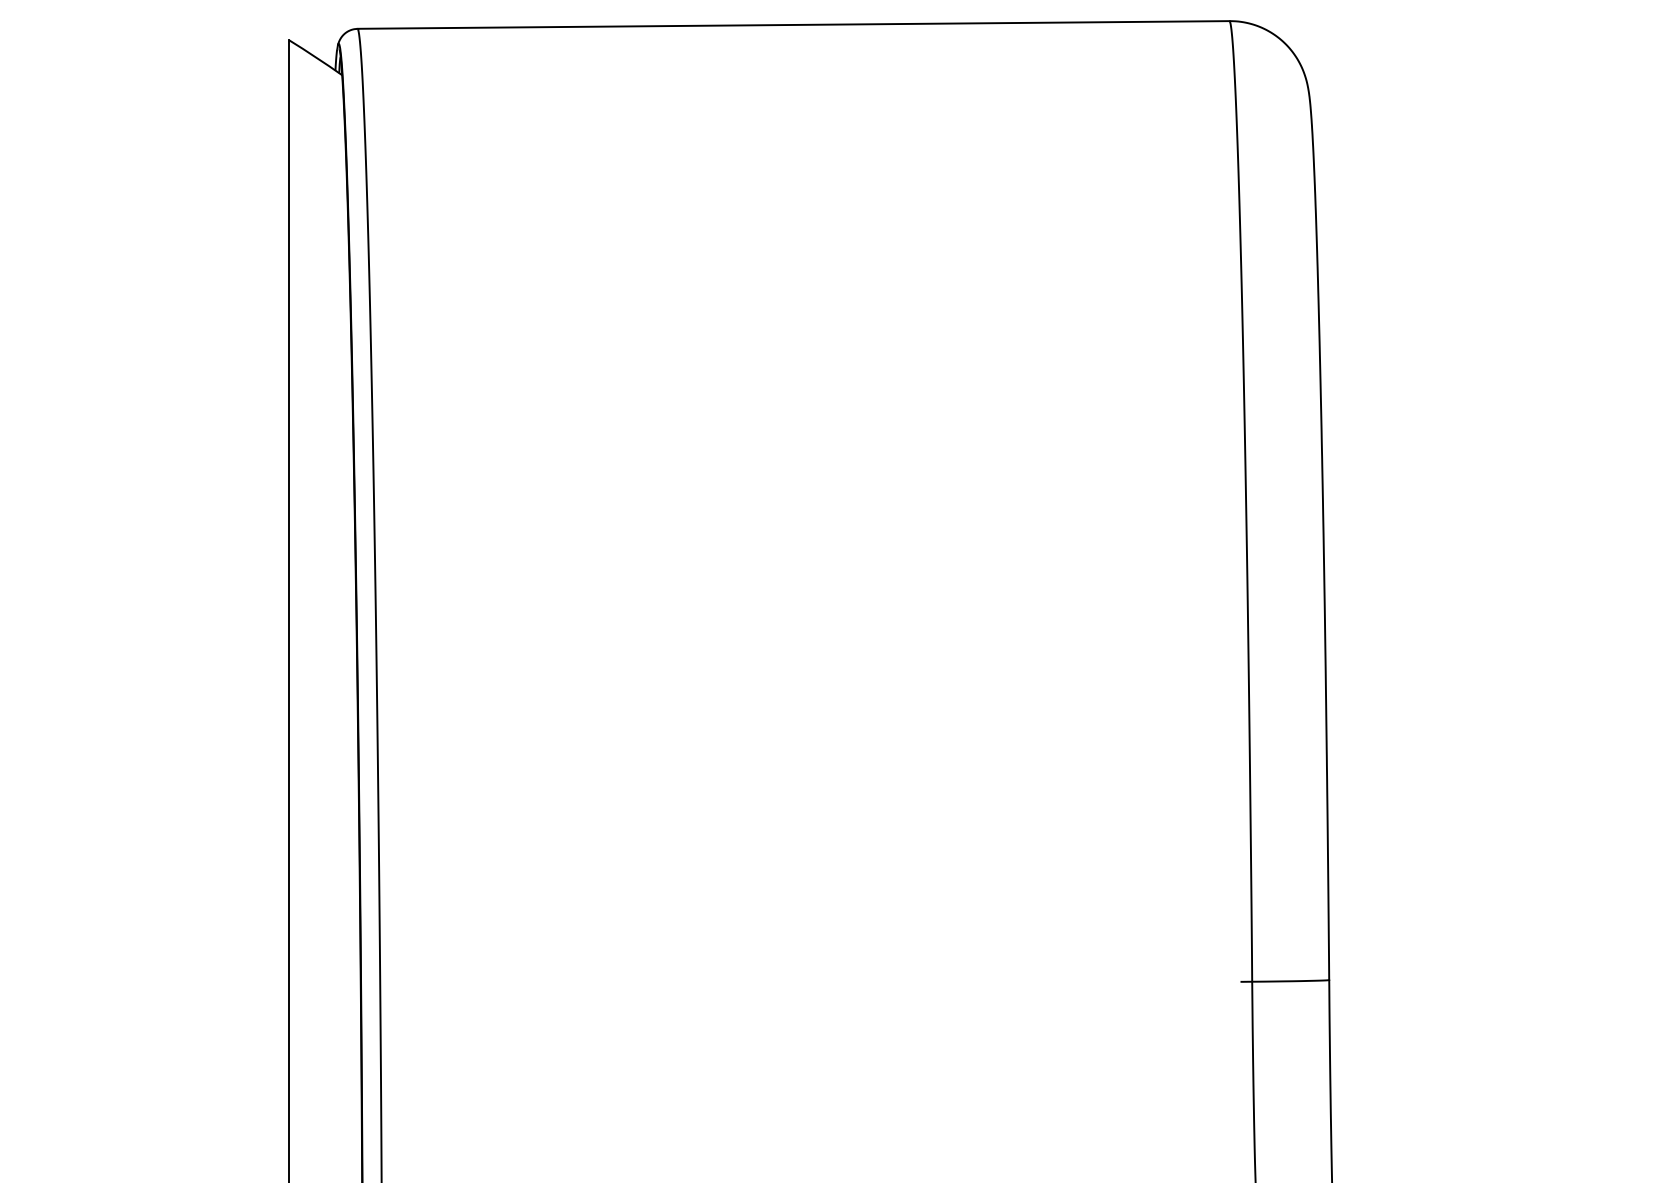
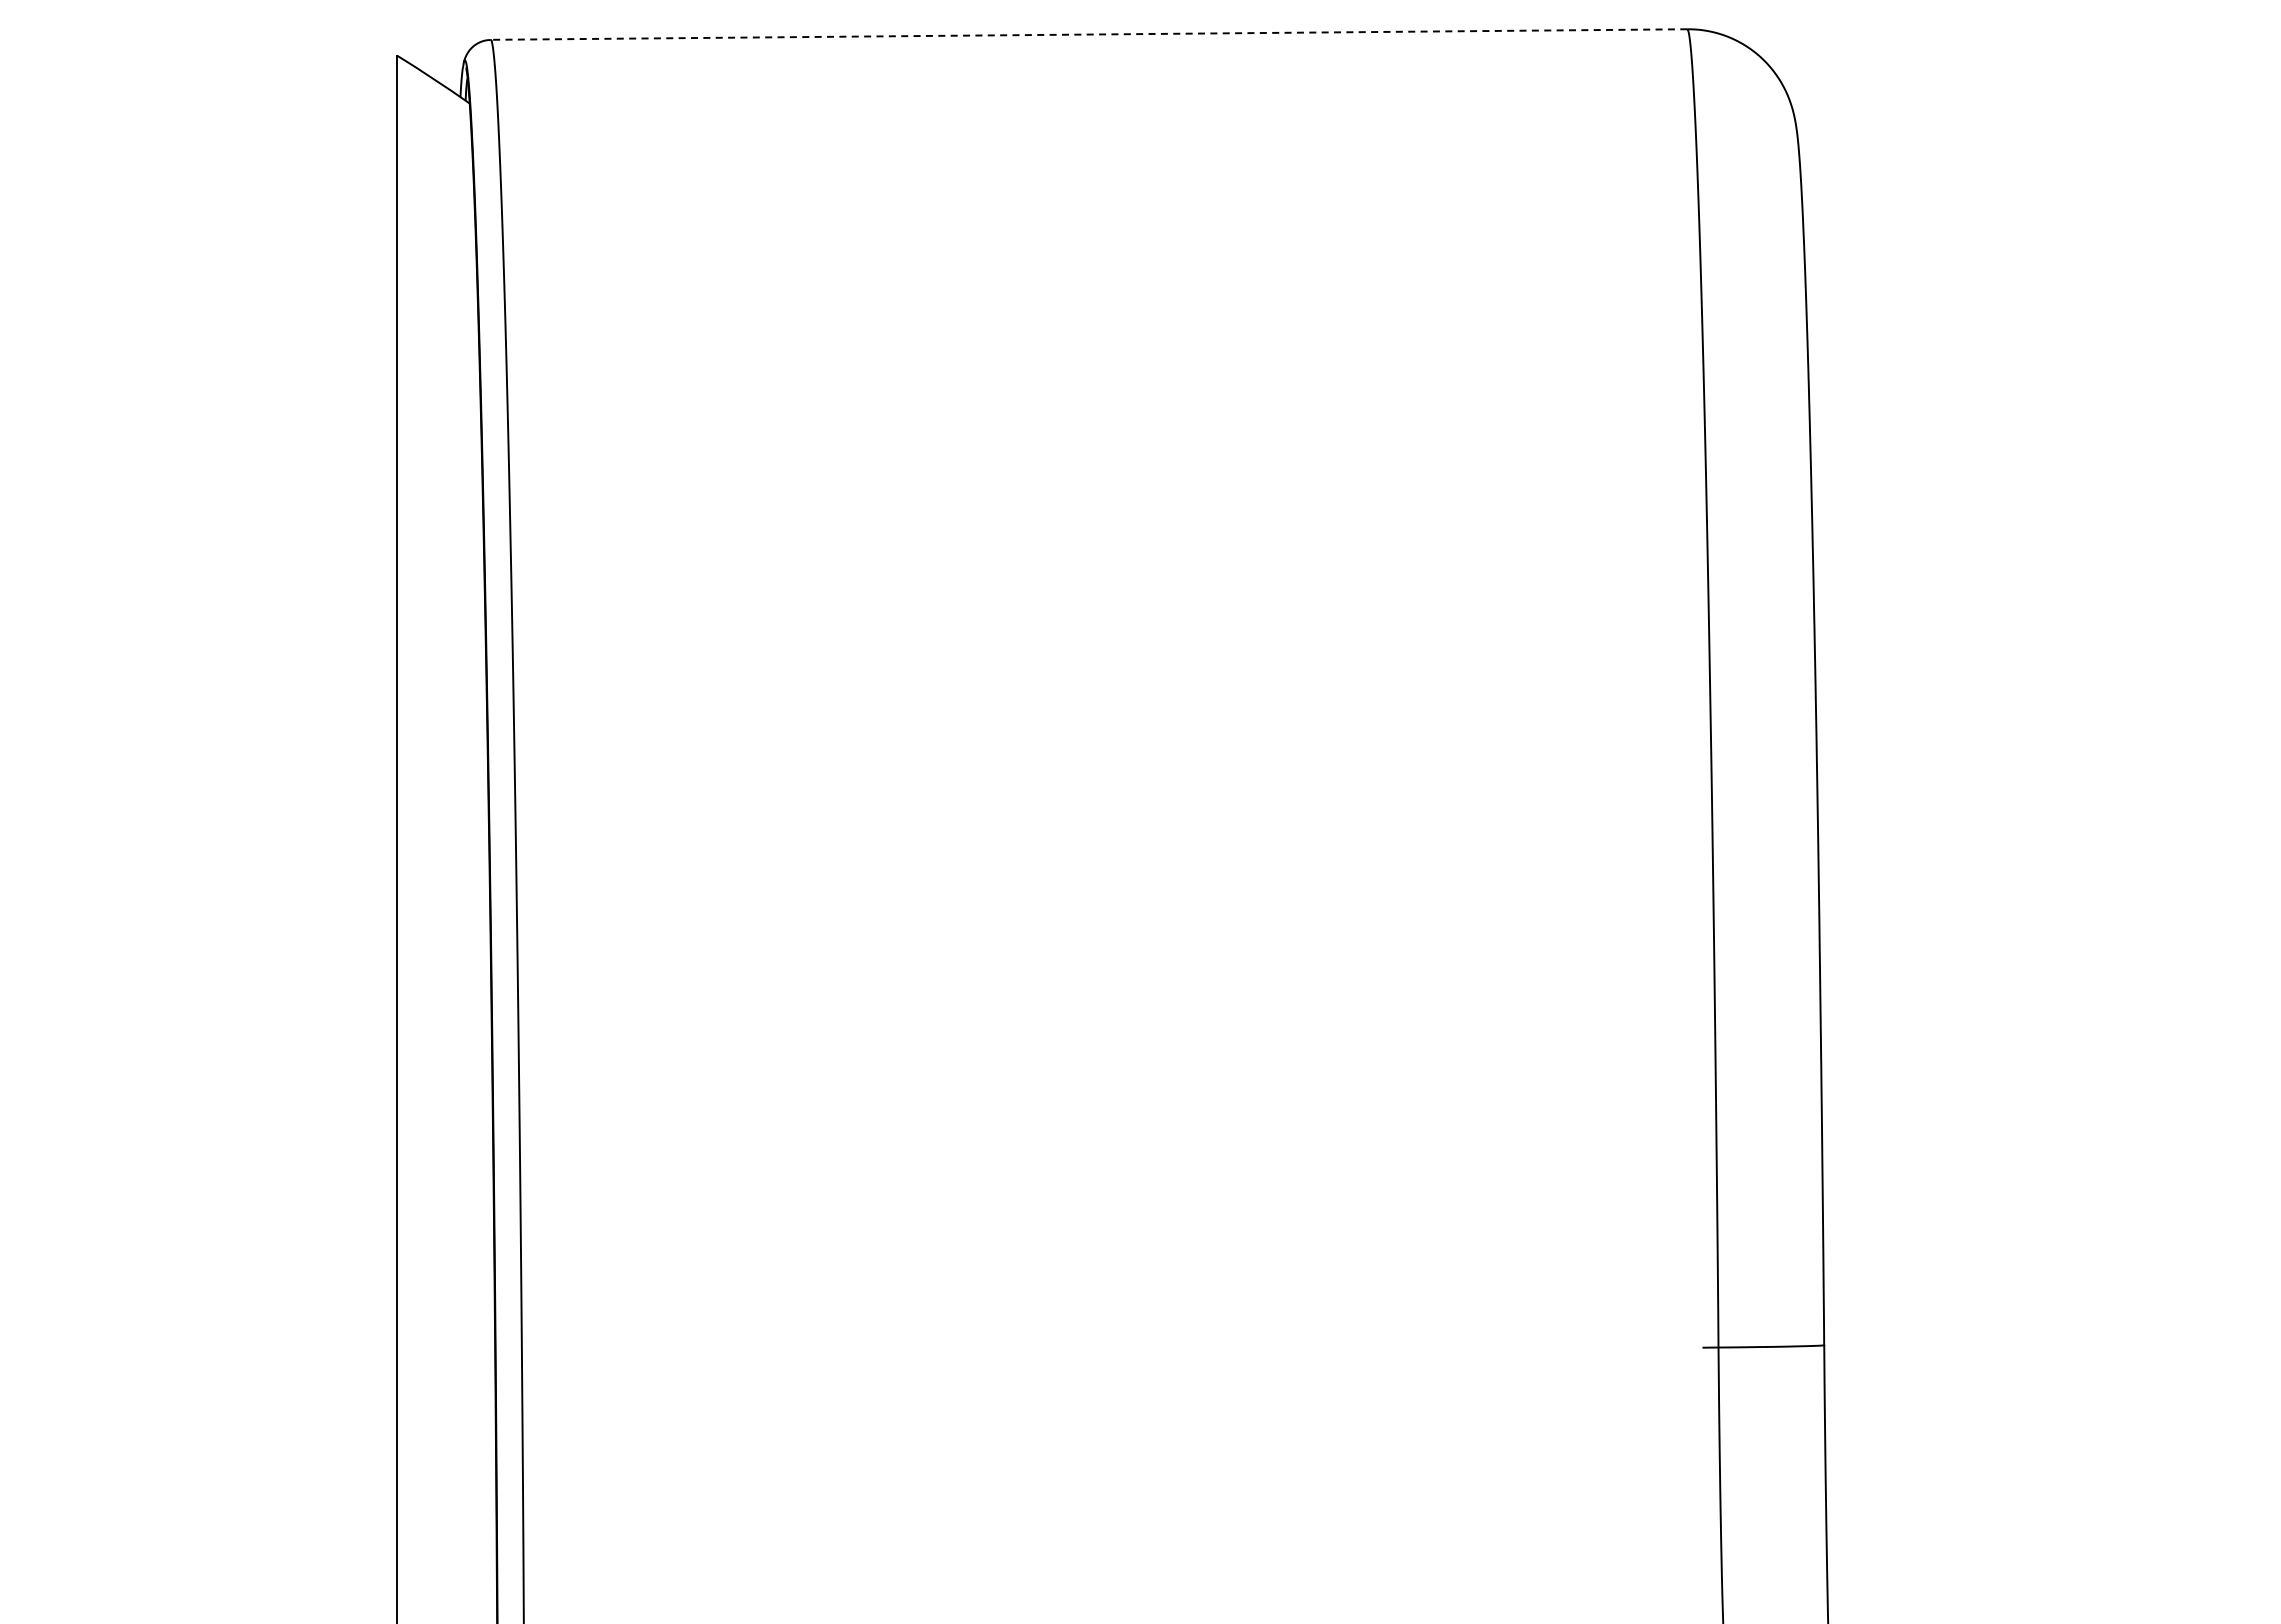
line: (793, 24) -> (1088, 34), solid -> dashed

